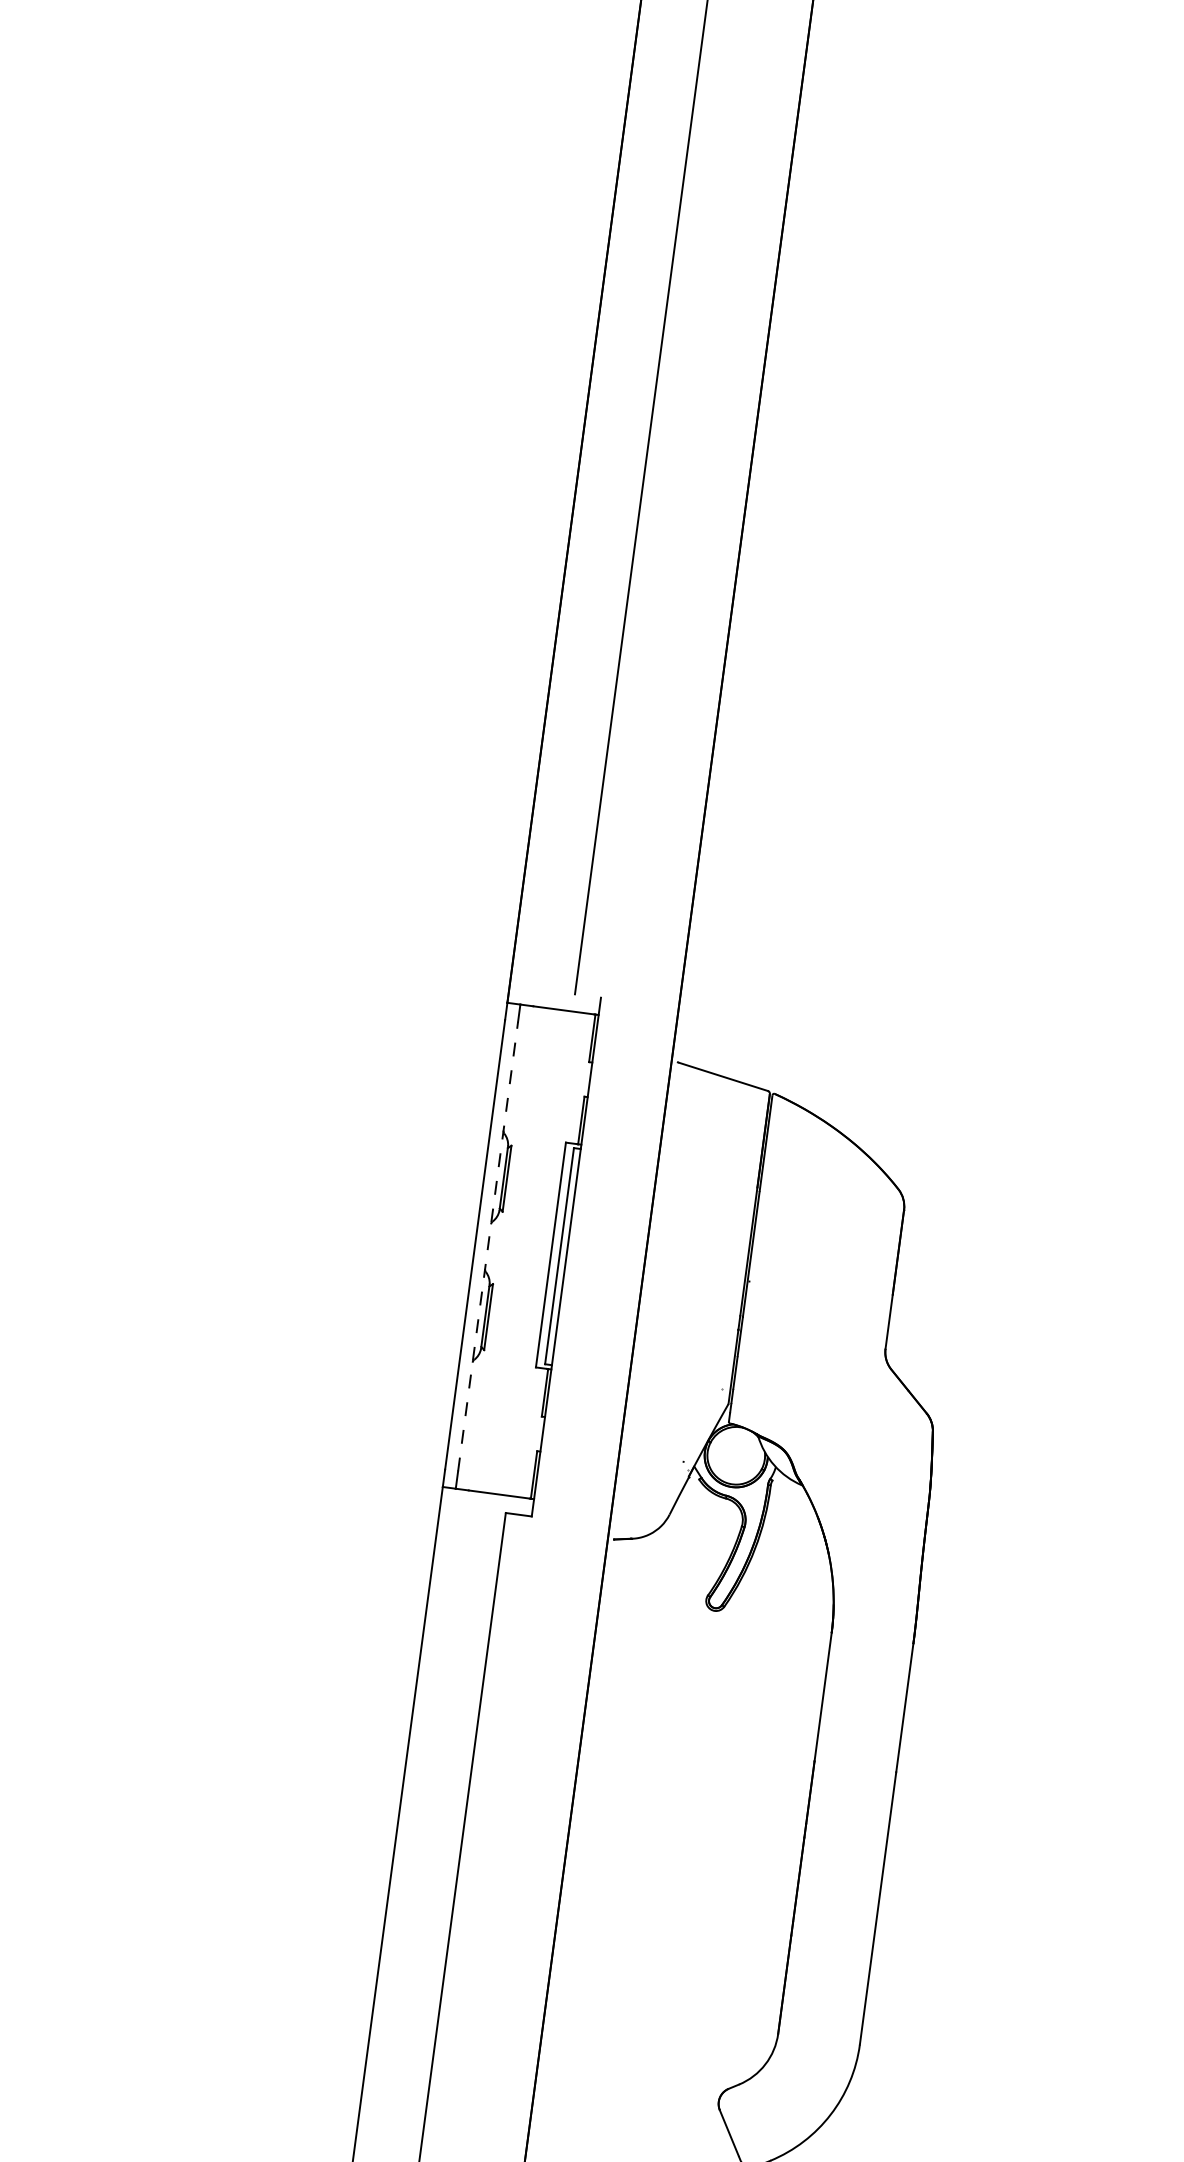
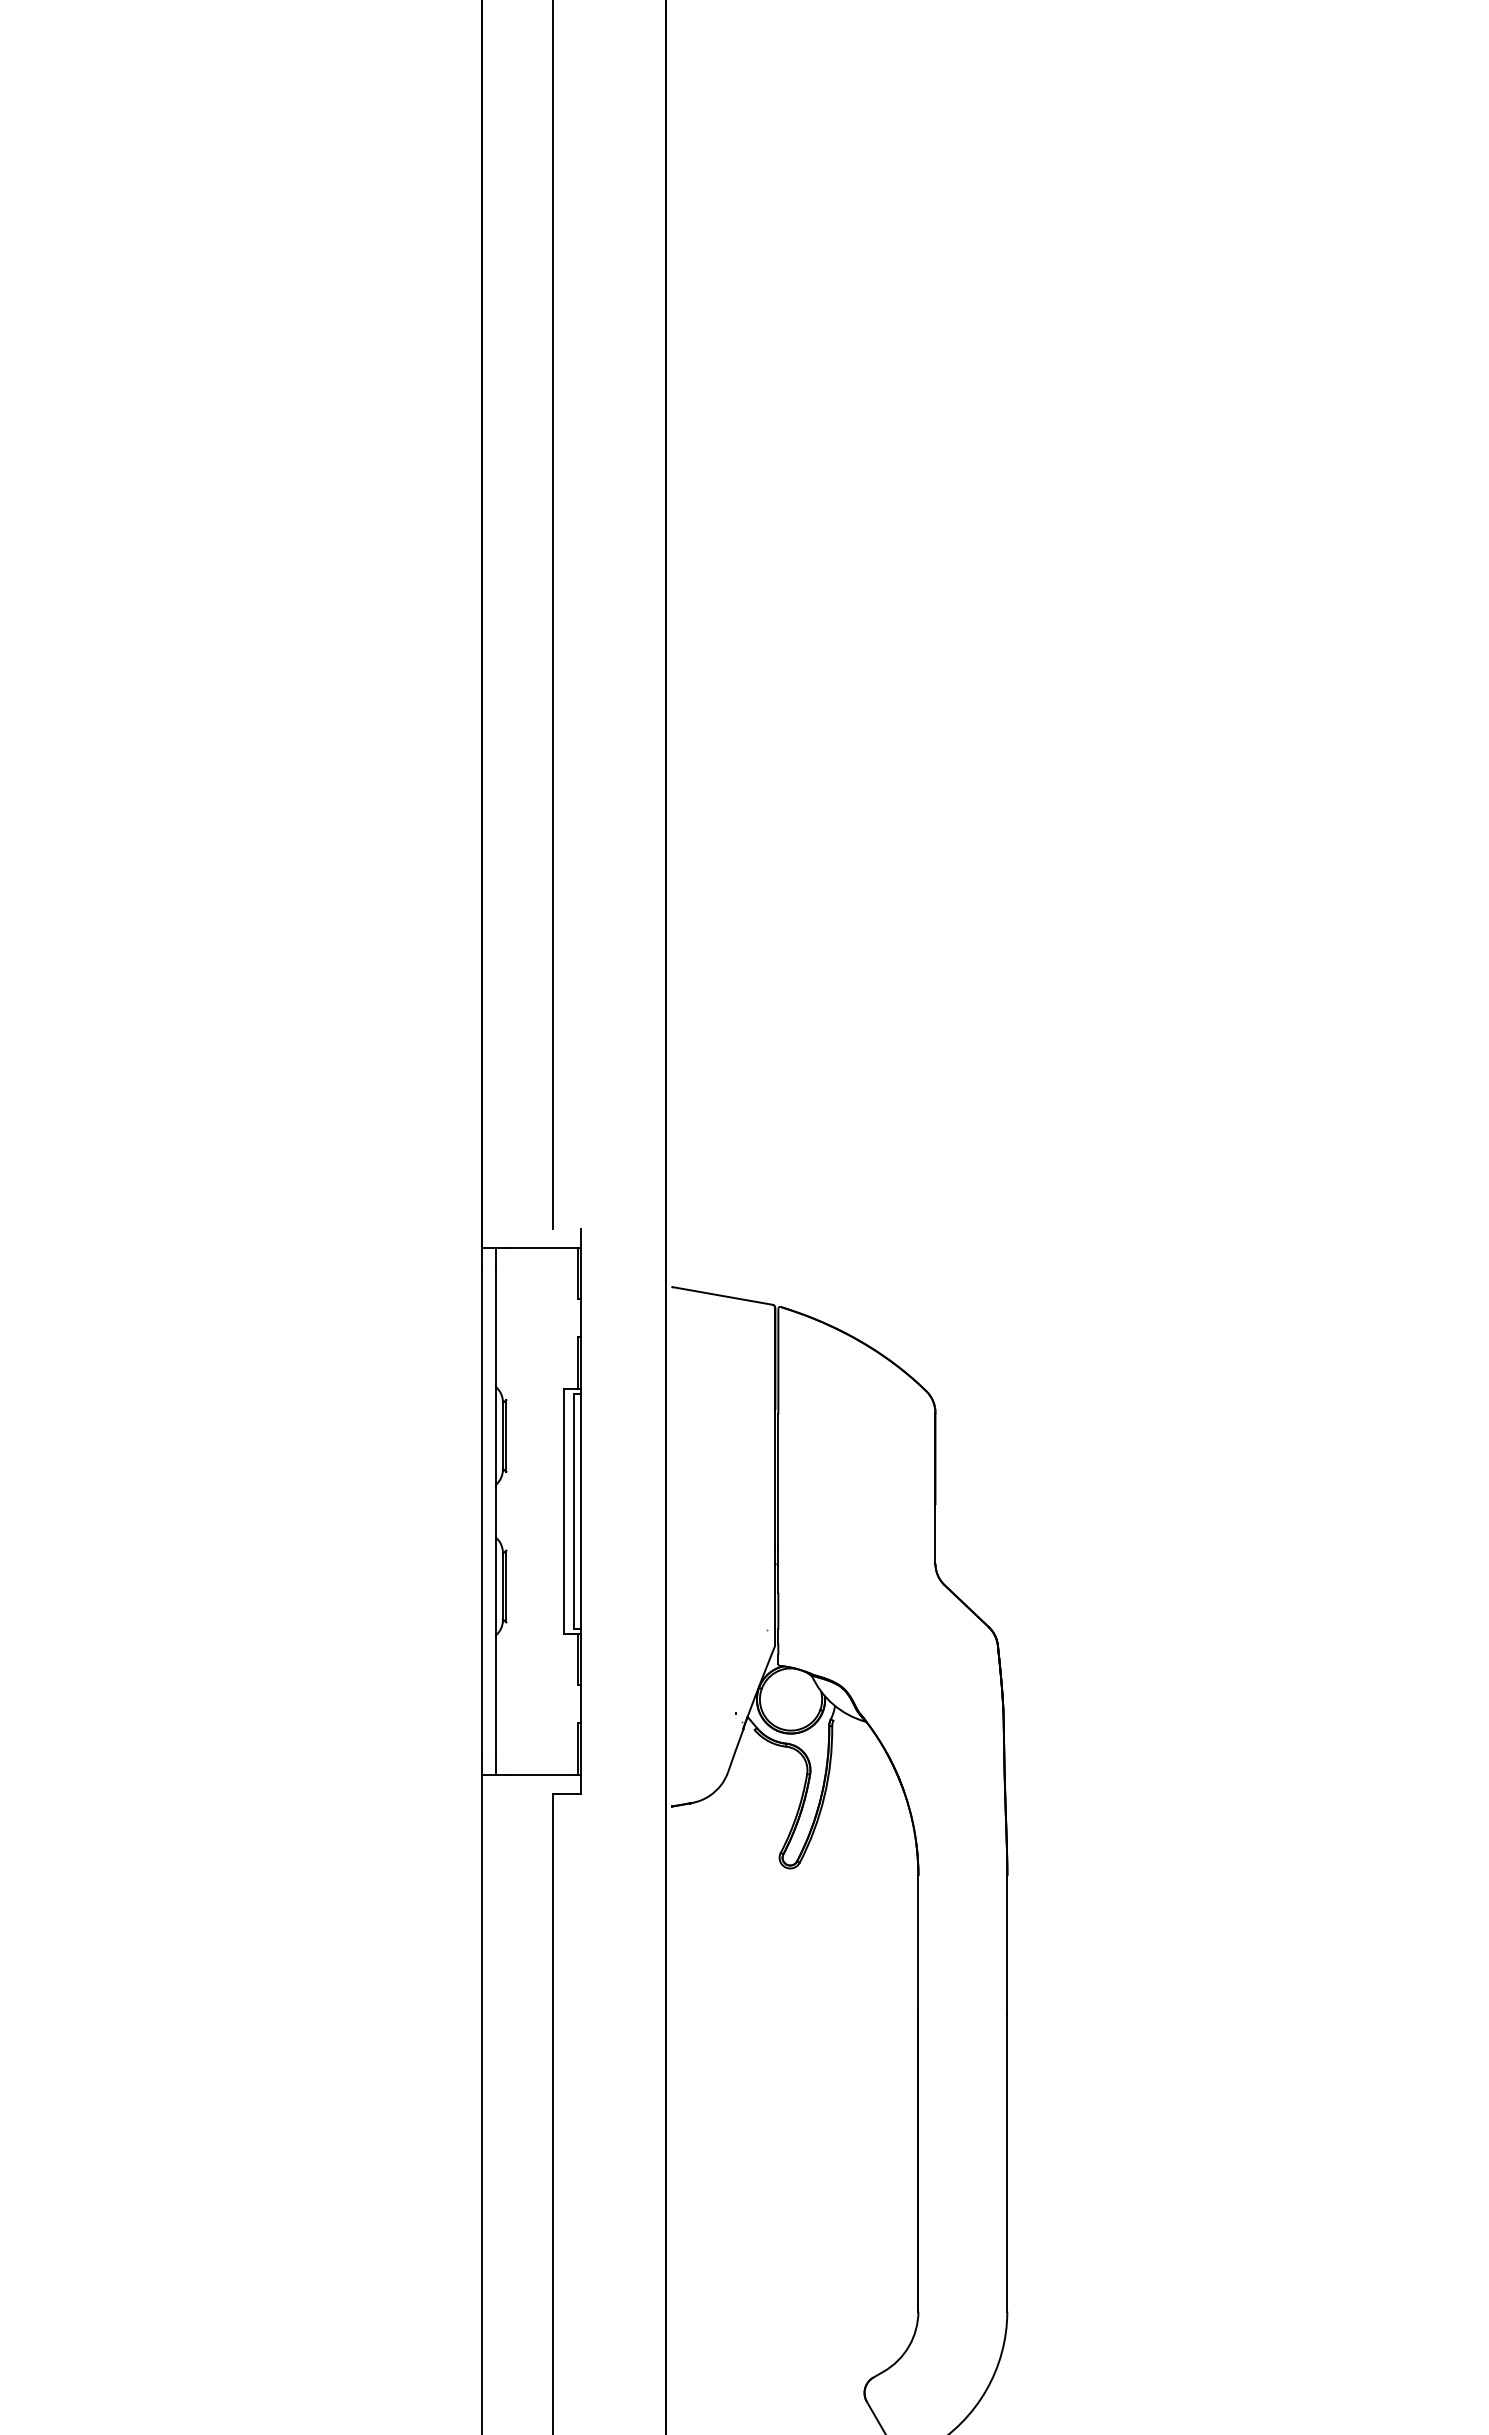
line: (487, 1246) -> (495, 1511), dashed -> solid

